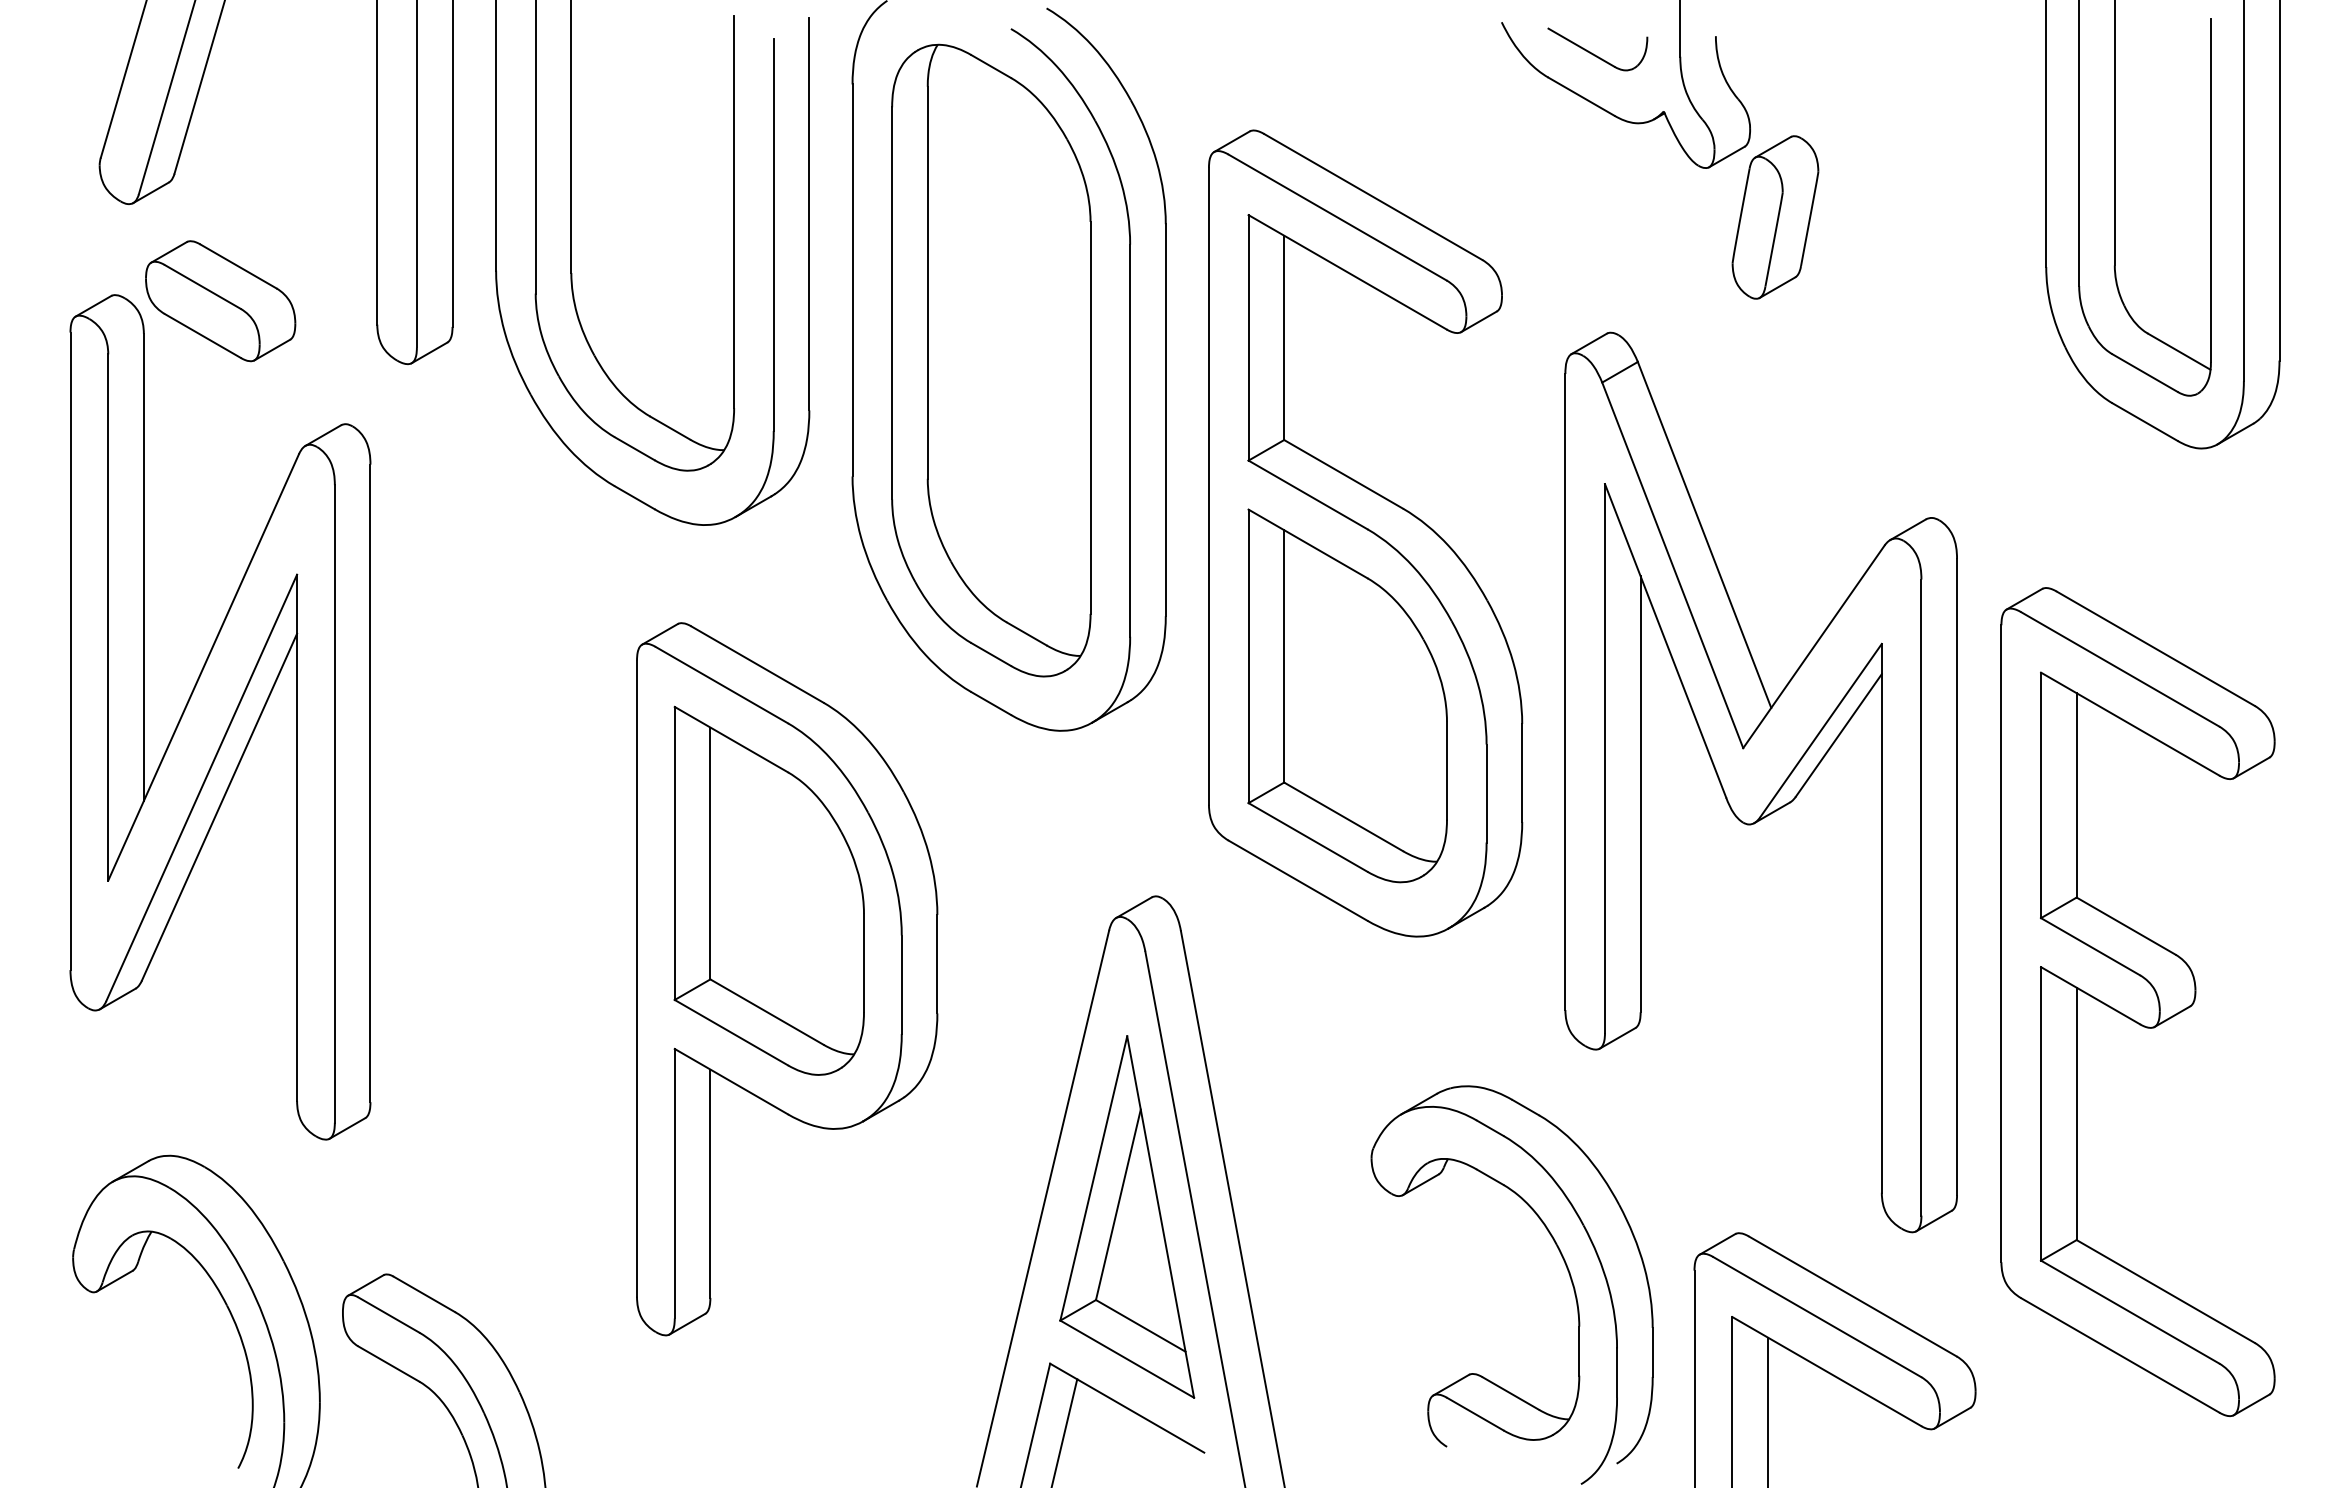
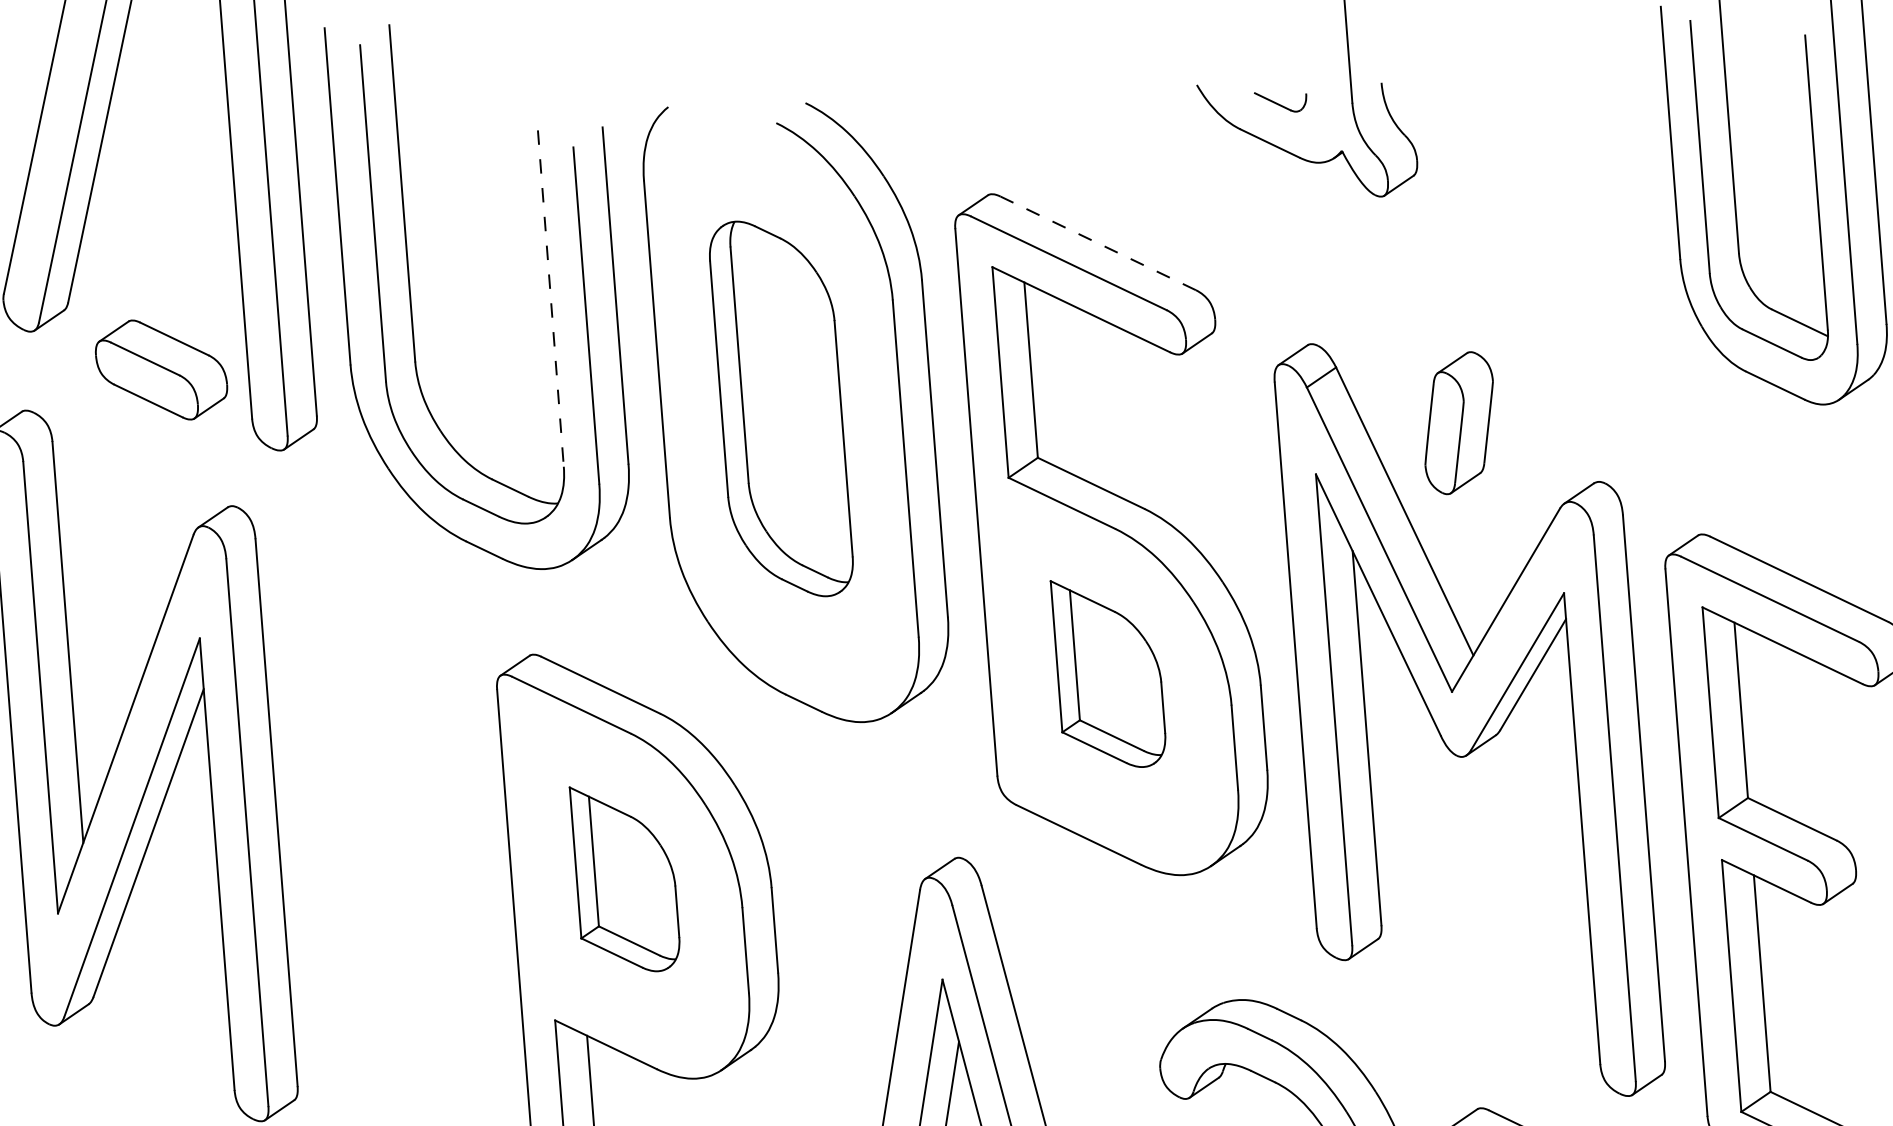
part: (1597, 49) -> (1280, 102), size x0.6
line: (1373, 197) -> (1098, 243), solid -> dashed
line: (734, 212) -> (551, 298), solid -> dashed
part: (1775, 217) -> (1459, 423), moved
part: (220, 301) -> (161, 370), moved
part: (991, 360) -> (781, 408), size x0.7
part: (1347, 695) -> (1109, 672), size x0.6
part: (768, 890) -> (625, 878), size x0.6

